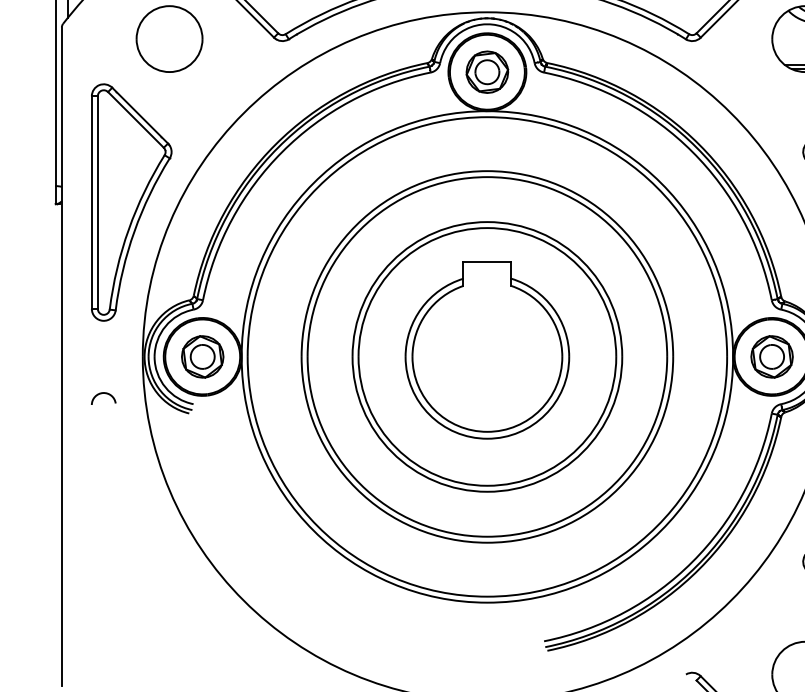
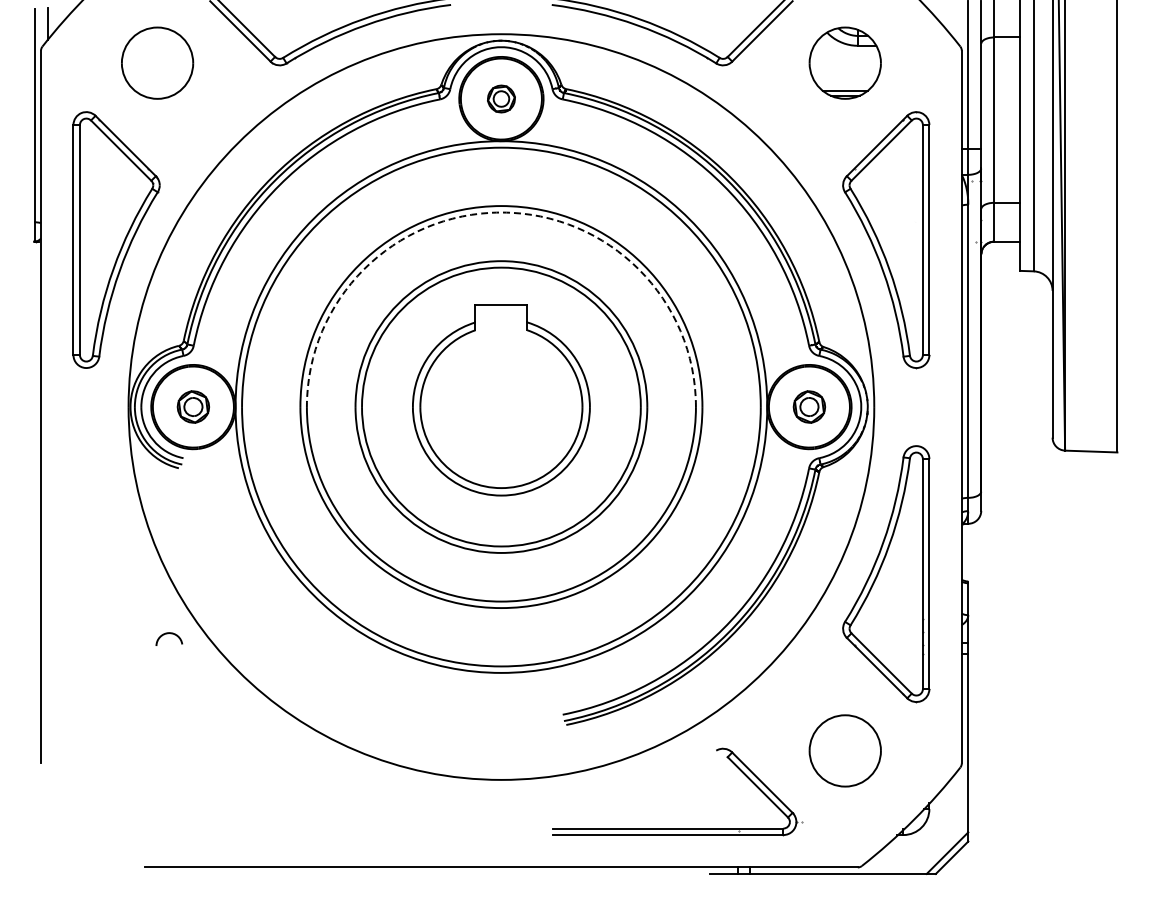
part: (487, 71) -> (501, 98), size x0.6
arc: (487, 177) -> (501, 212), solid -> dashed
part: (202, 356) -> (193, 406), size x0.7
part: (772, 356) -> (809, 406), size x0.7
part: (103, 398) -> (169, 638), moved

